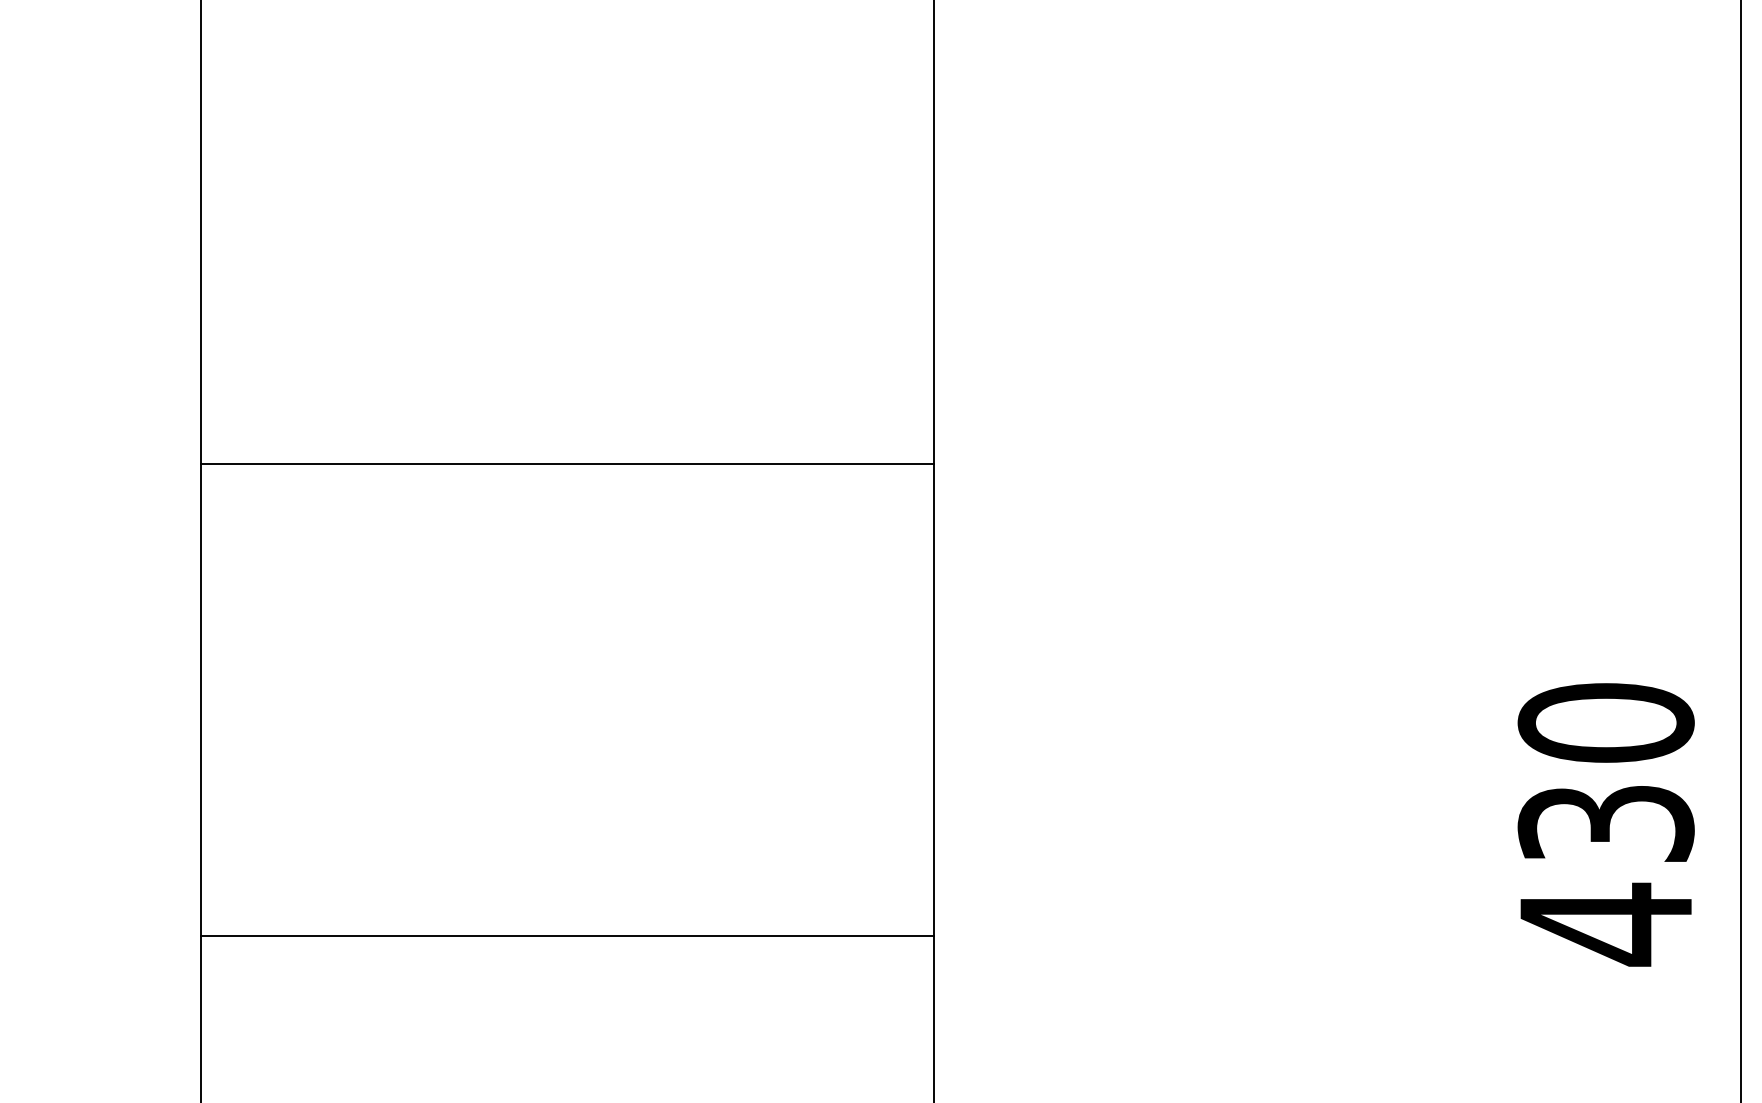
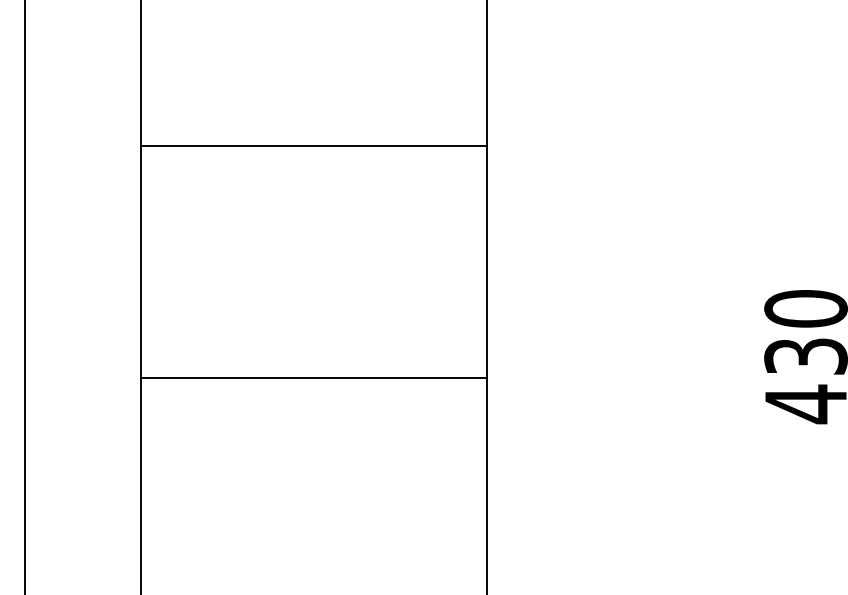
line: (566, 464) -> (313, 146), moved
line: (566, 935) -> (313, 377), moved

